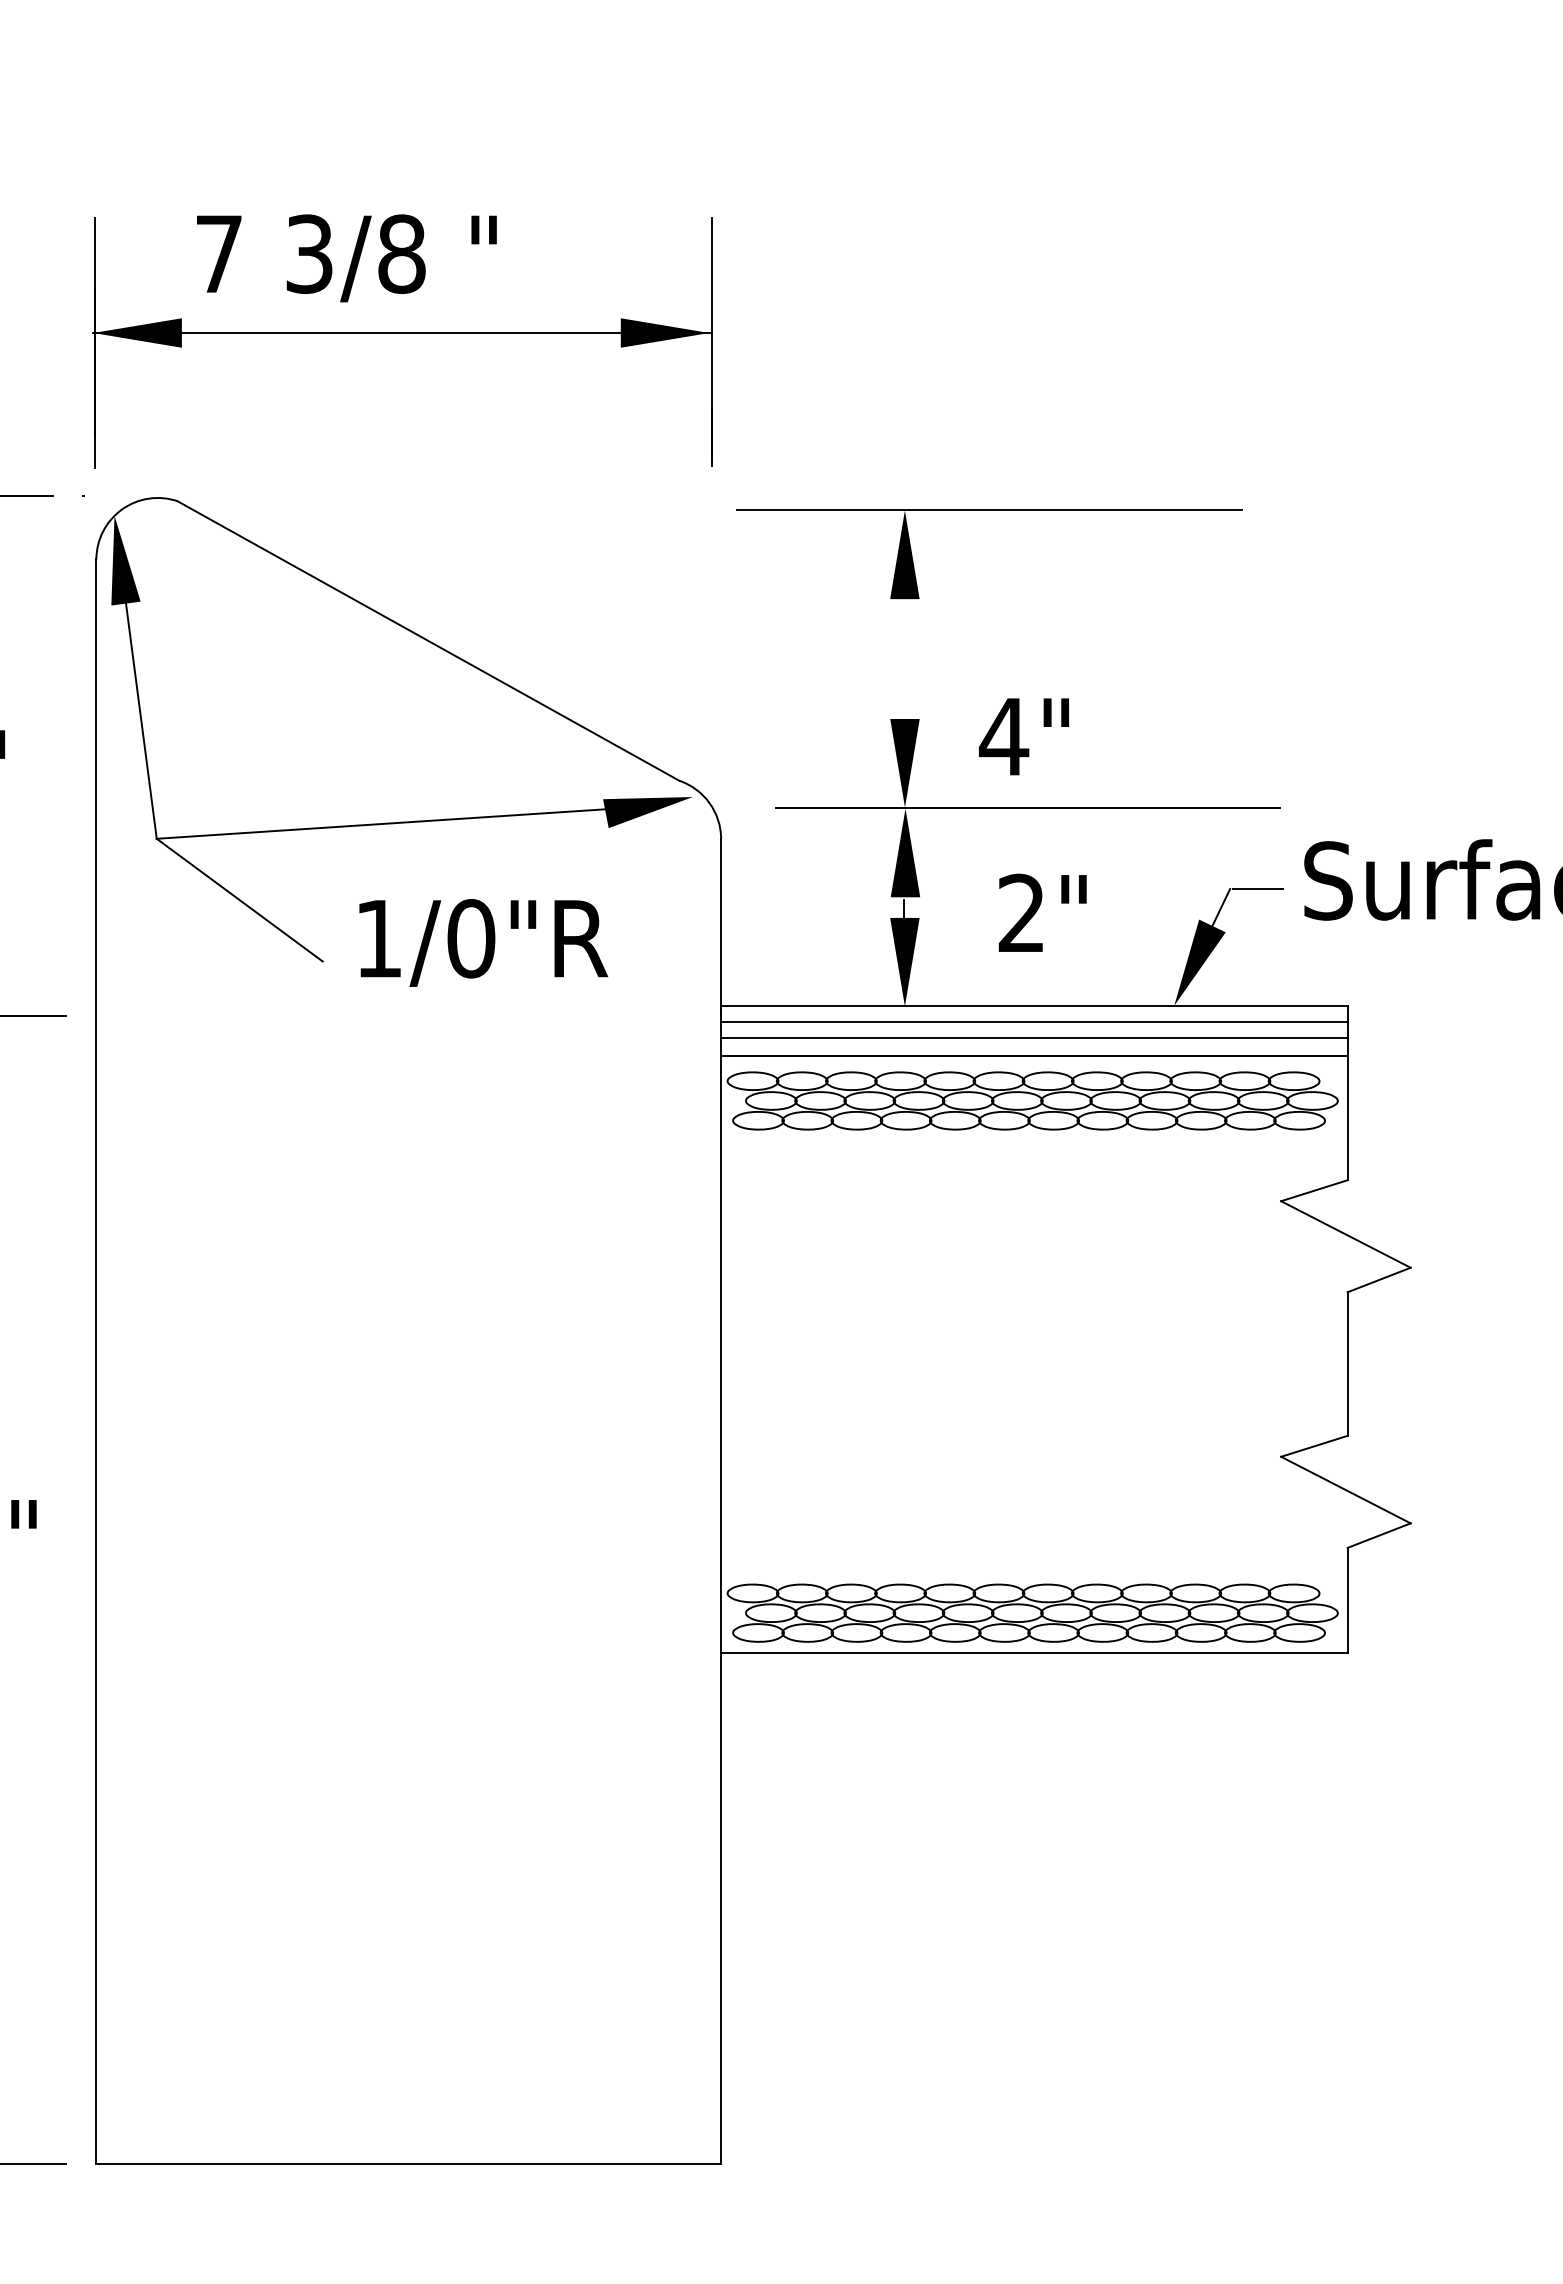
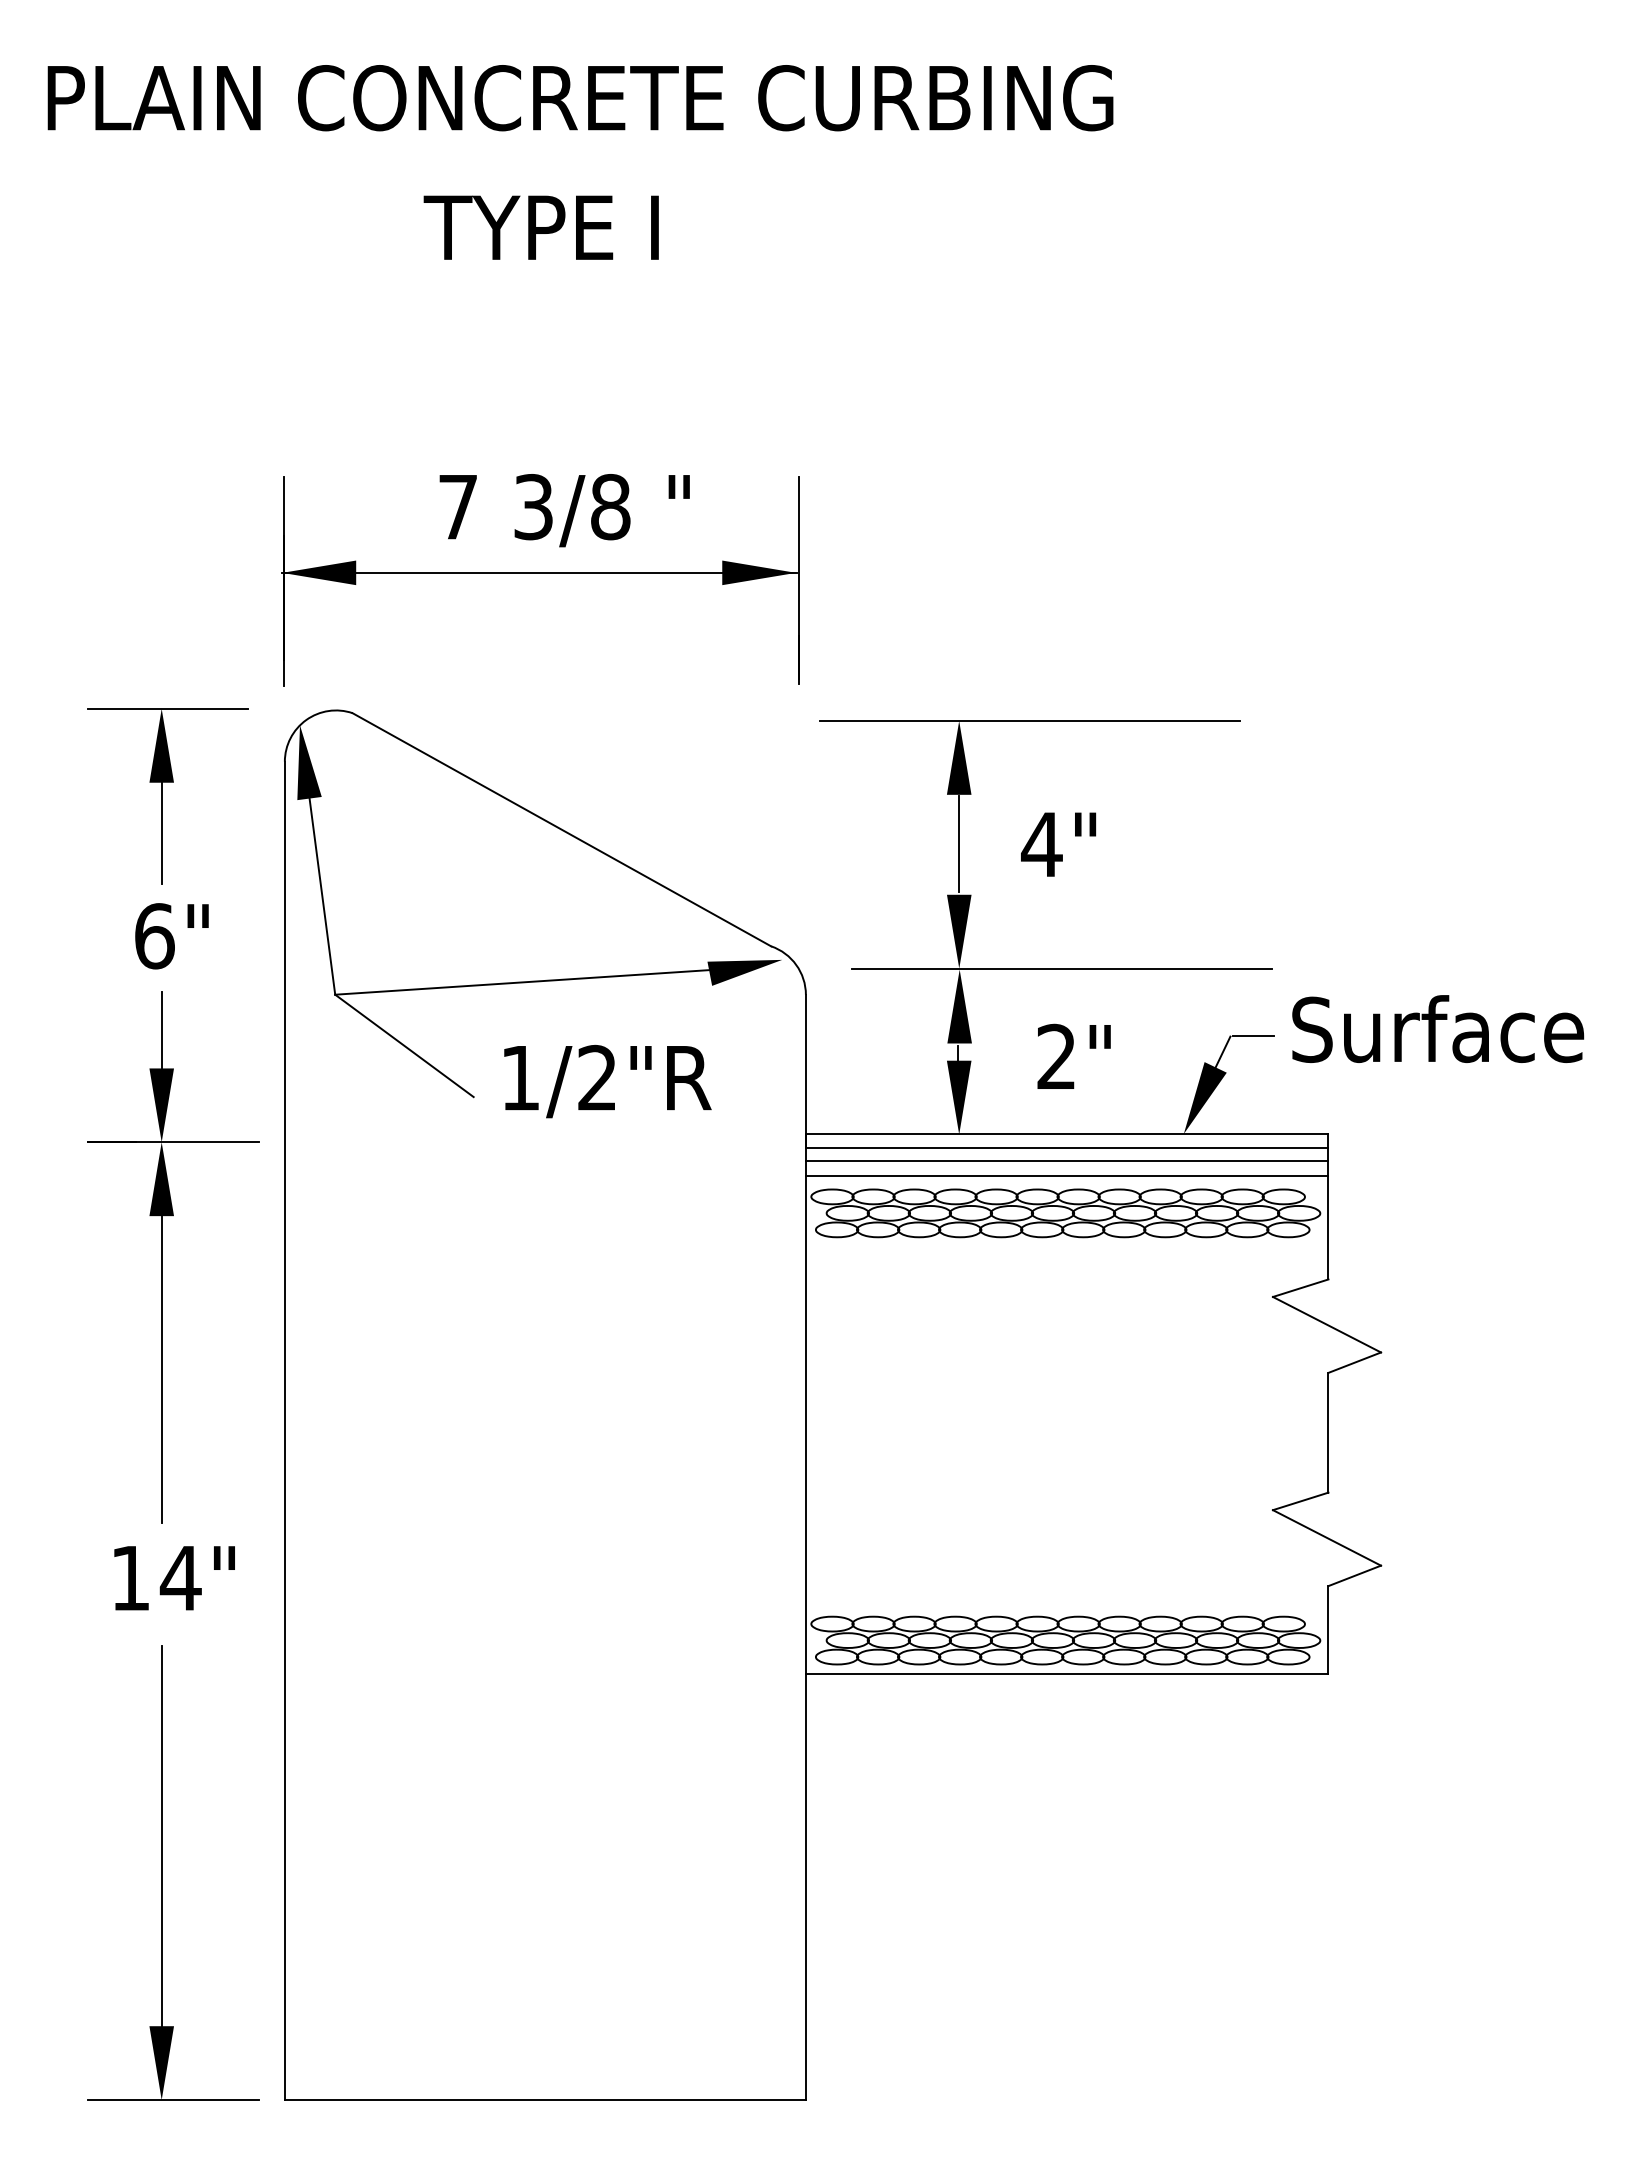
text: (346, 258) -> (564, 510), moved
line: (904, 657) -> (958, 843), added
text: (1023, 736) -> (1058, 844), moved
text: (471, 938) -> (597, 1077), 1/0"R -> 1/2"R

